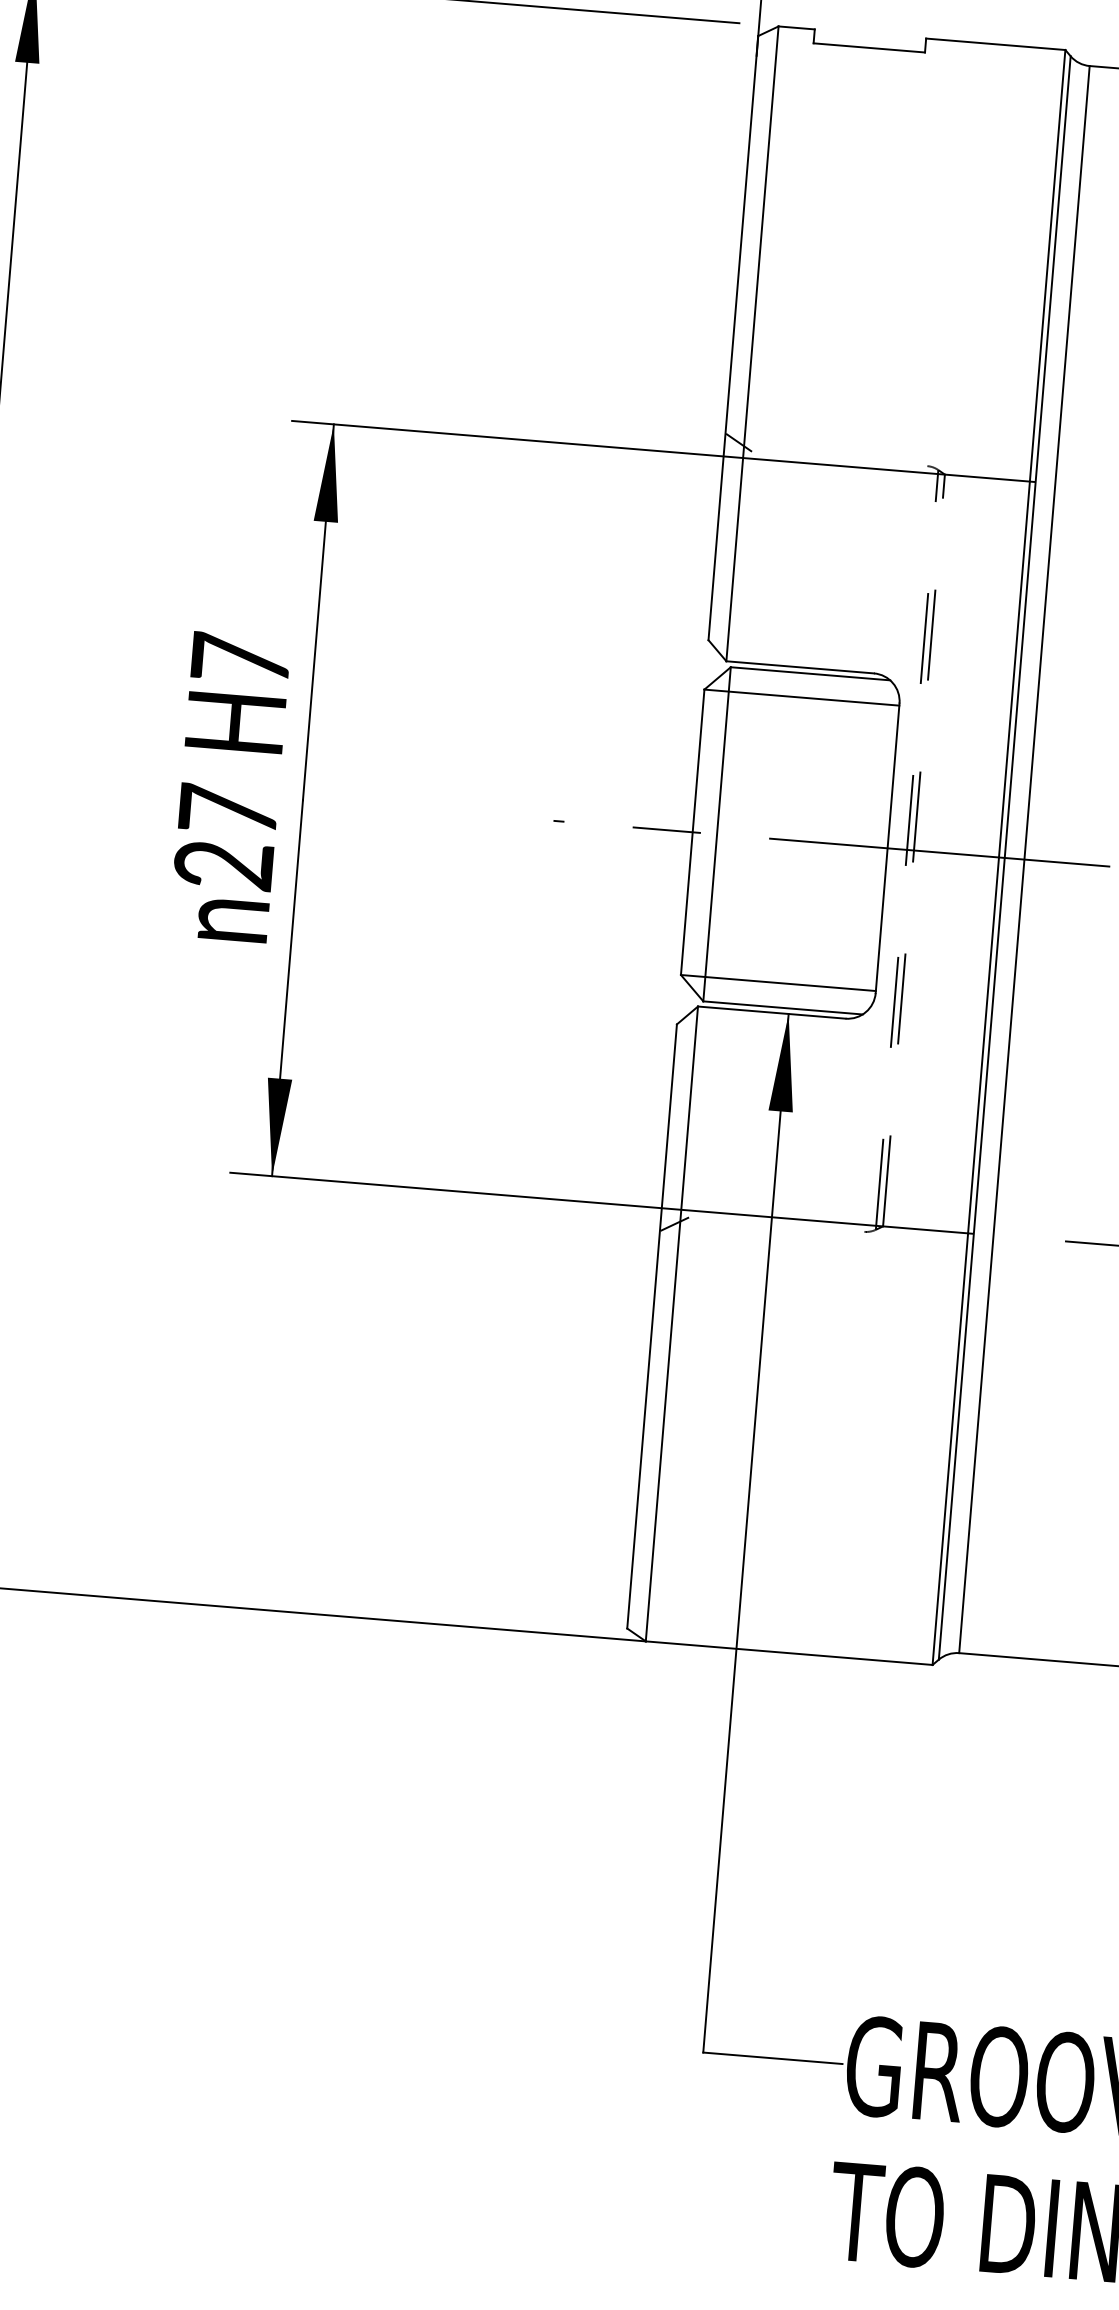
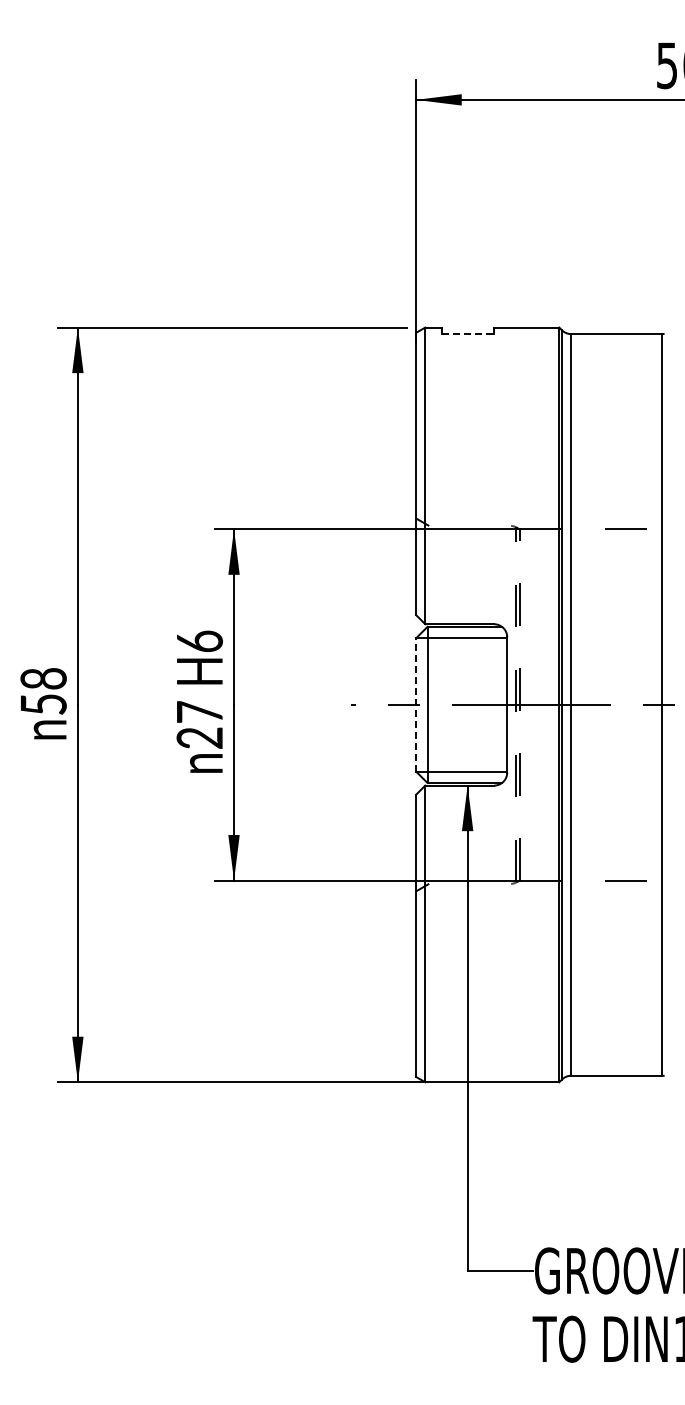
line: (869, 48) -> (468, 334), solid -> dashed
text: (240, 658) -> (199, 641), H7 -> H6
line: (693, 831) -> (416, 704), solid -> dashed

